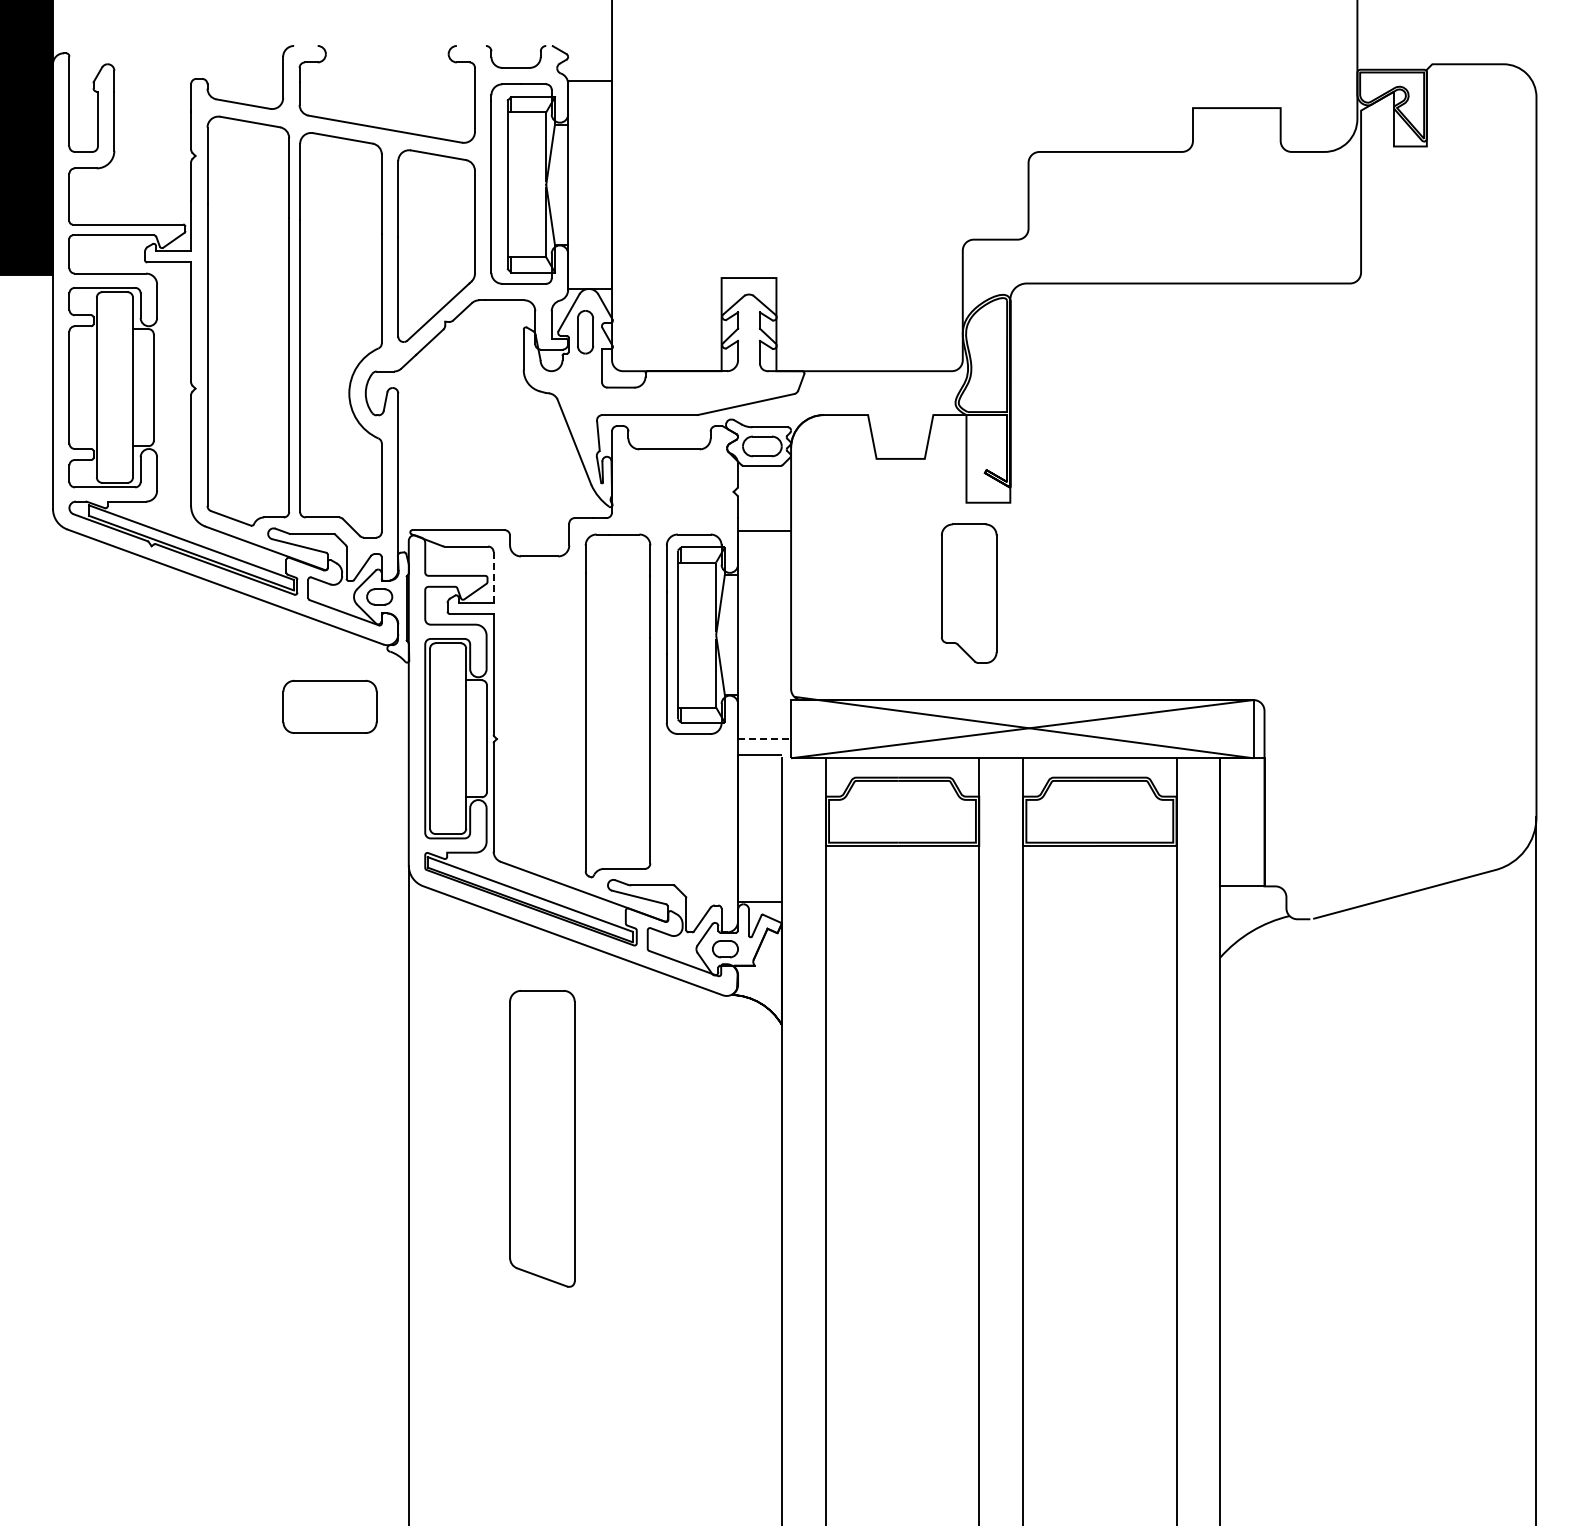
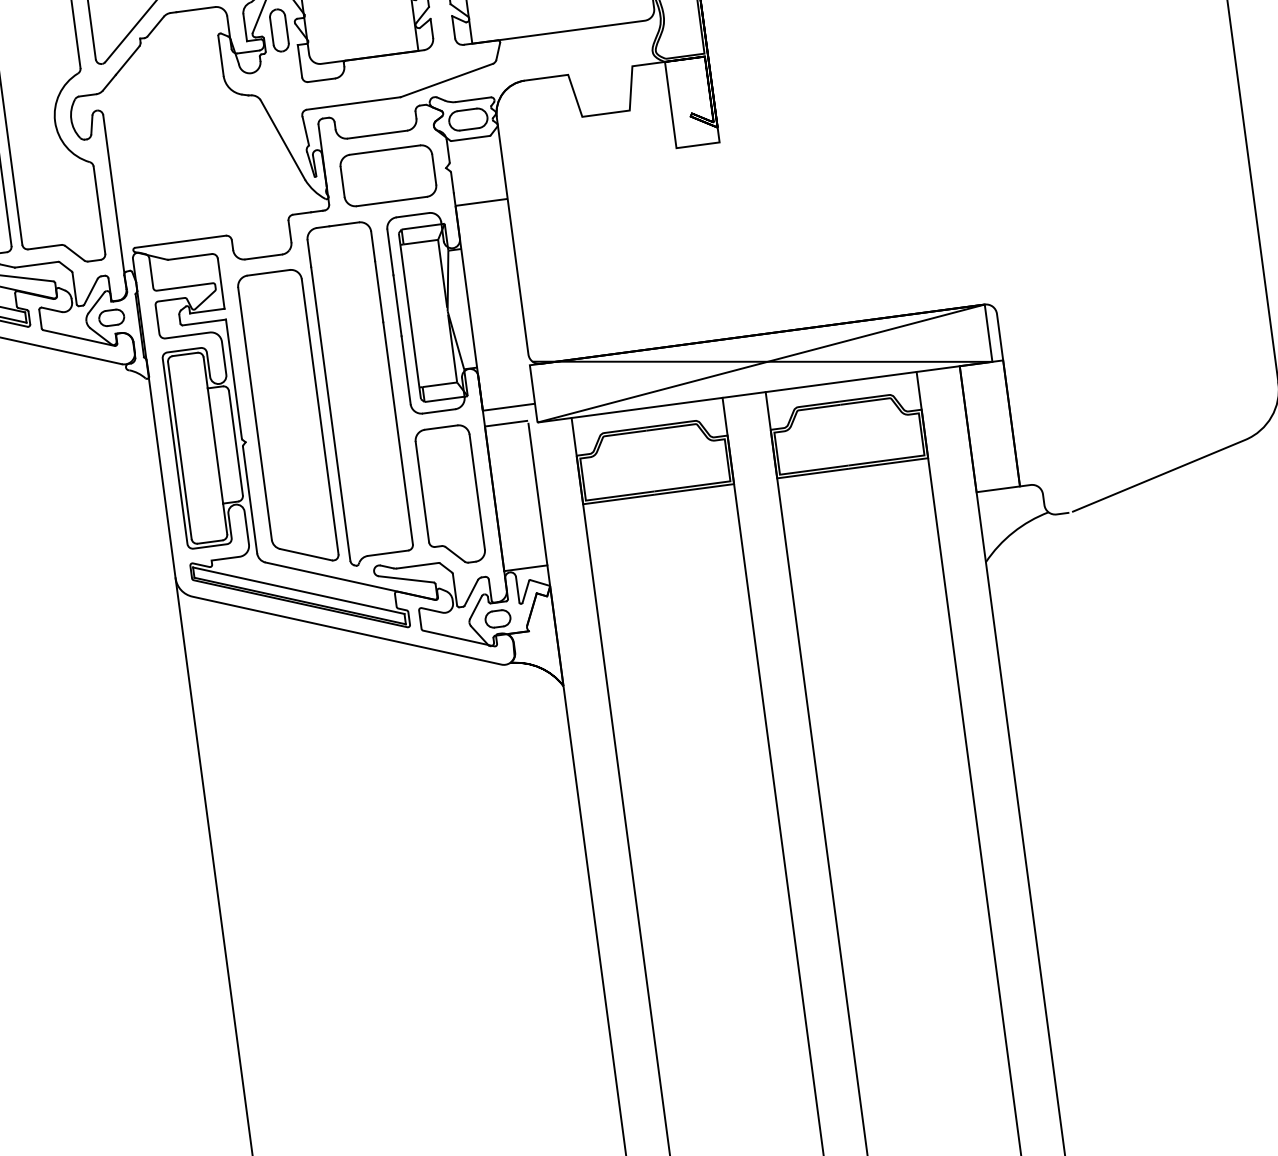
line: (493, 577) -> (221, 283), dashed -> solid
part: (969, 593) -> (450, 495), moved
part: (329, 706) -> (387, 175), moved
line: (764, 739) -> (508, 407), dashed -> solid
part: (542, 1138) -> (288, 418), moved

